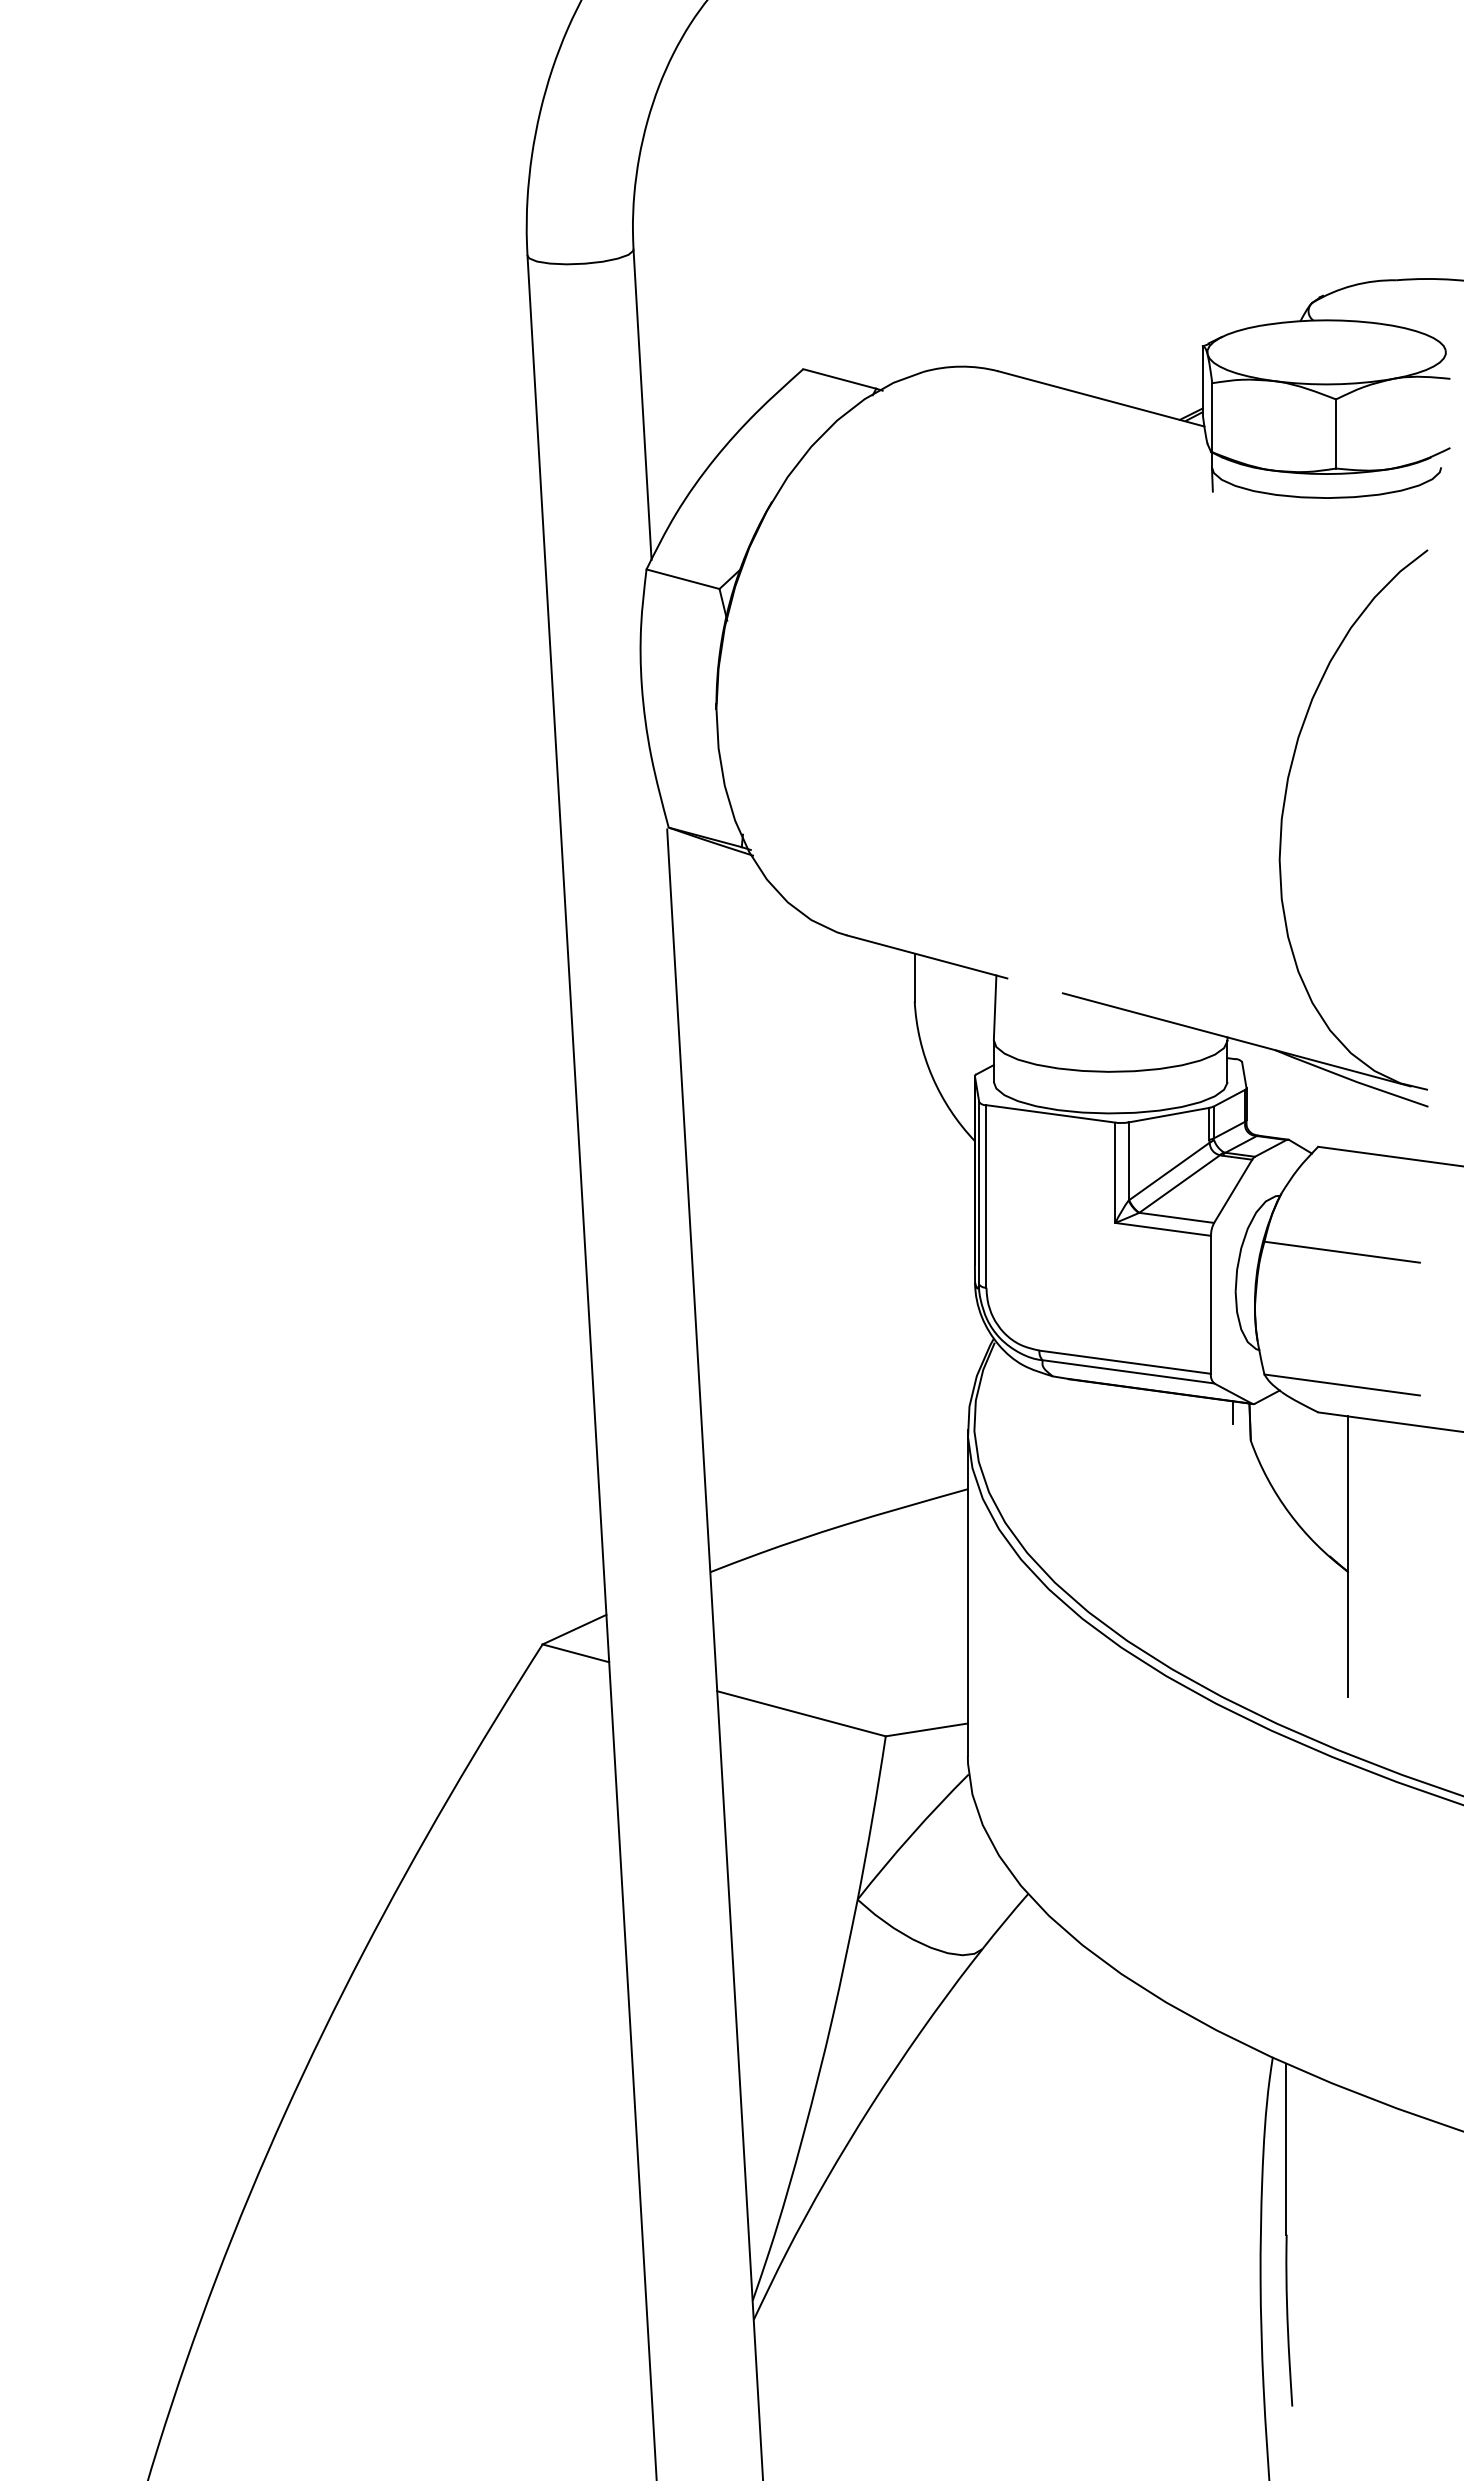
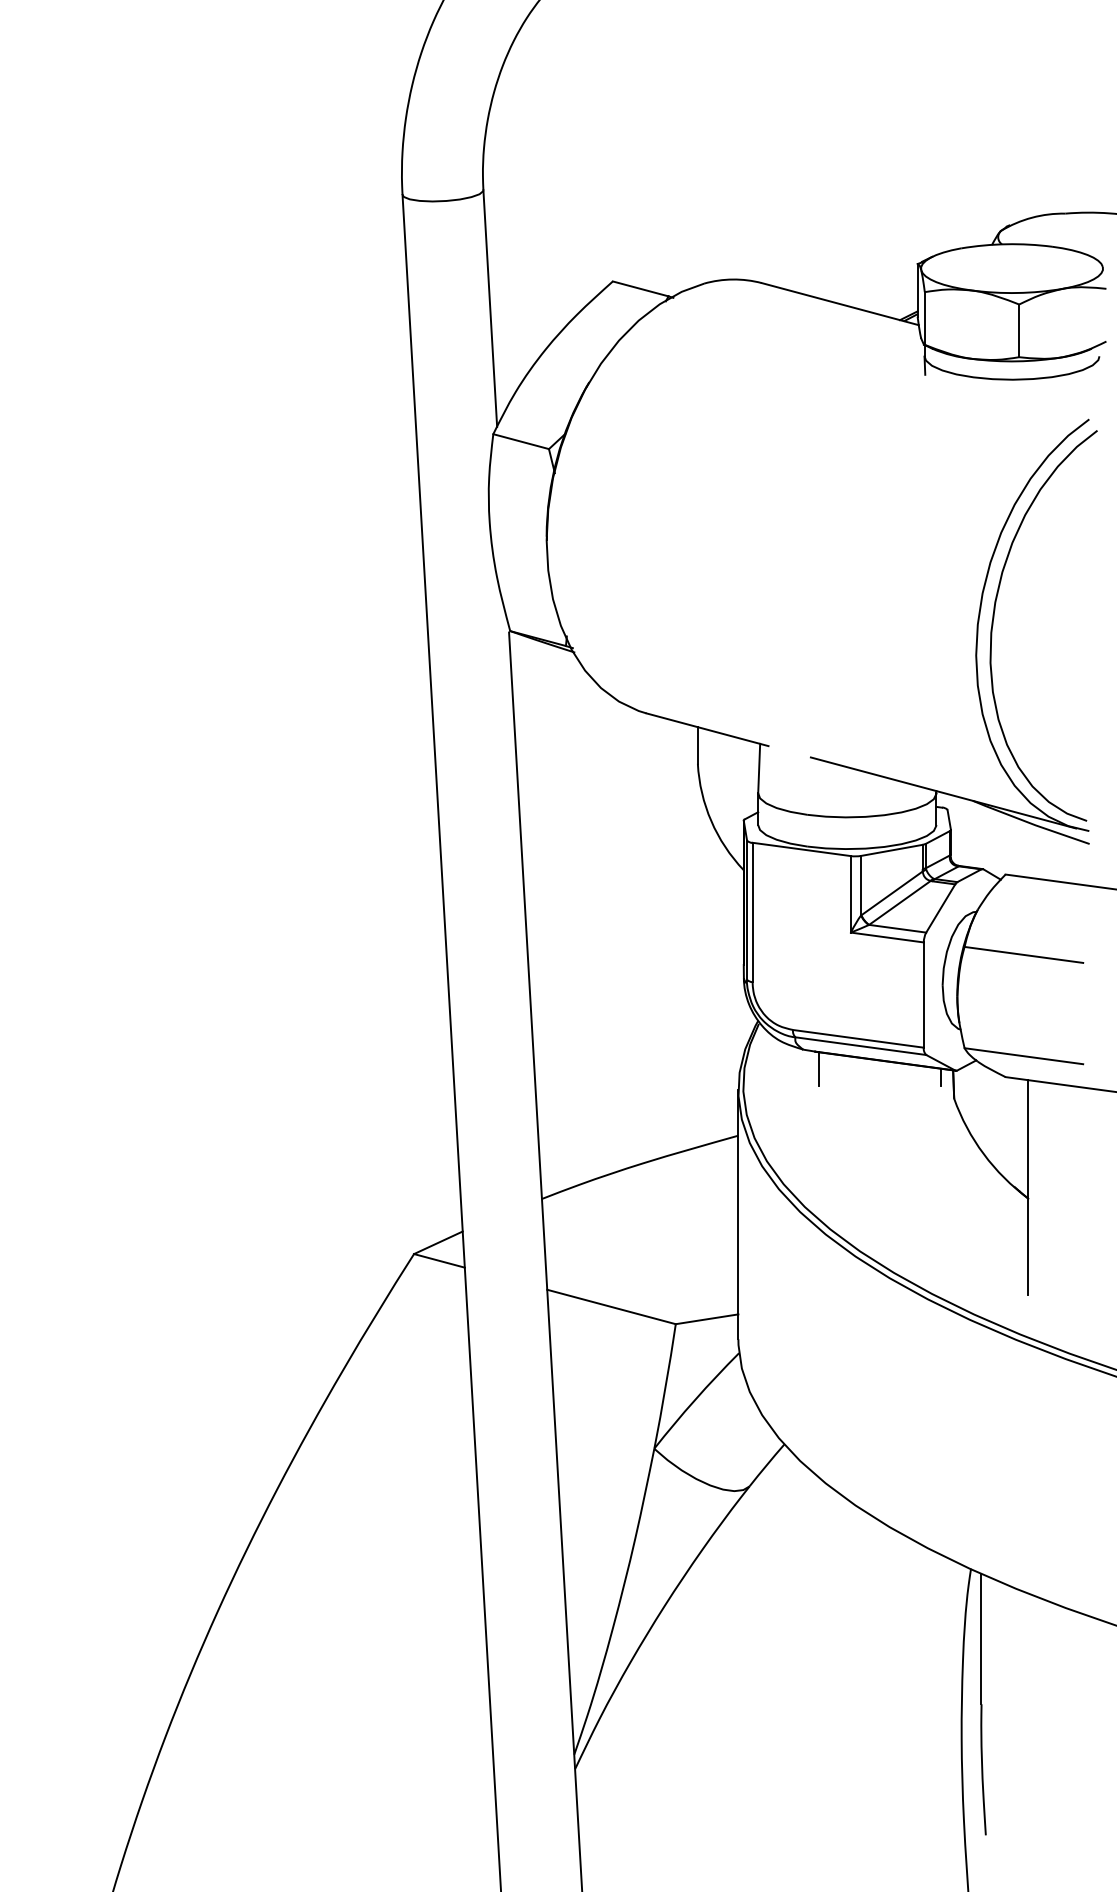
curve: (1303, 808) -> (994, 616), added
line: (1074, 1401) -> (819, 1068), added

